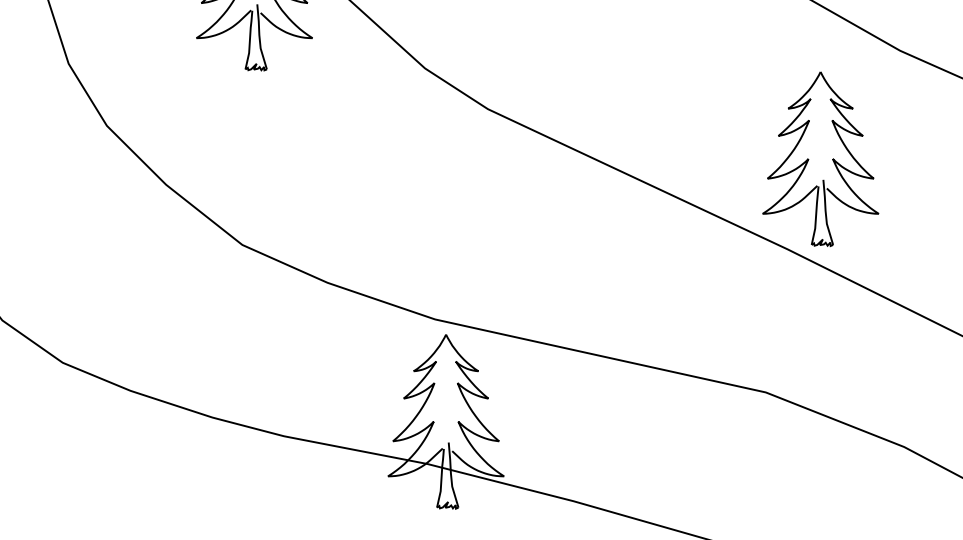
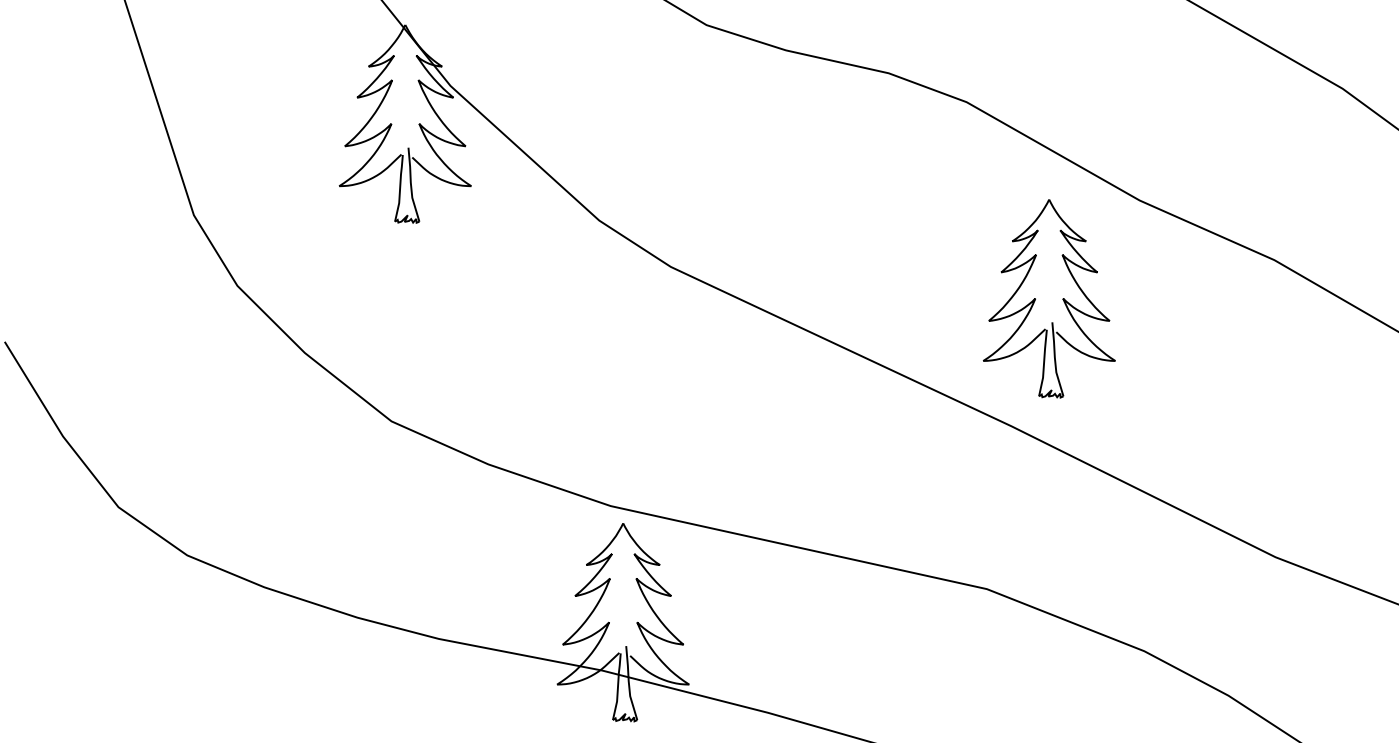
part: (832, 158) -> (1062, 298), moved

